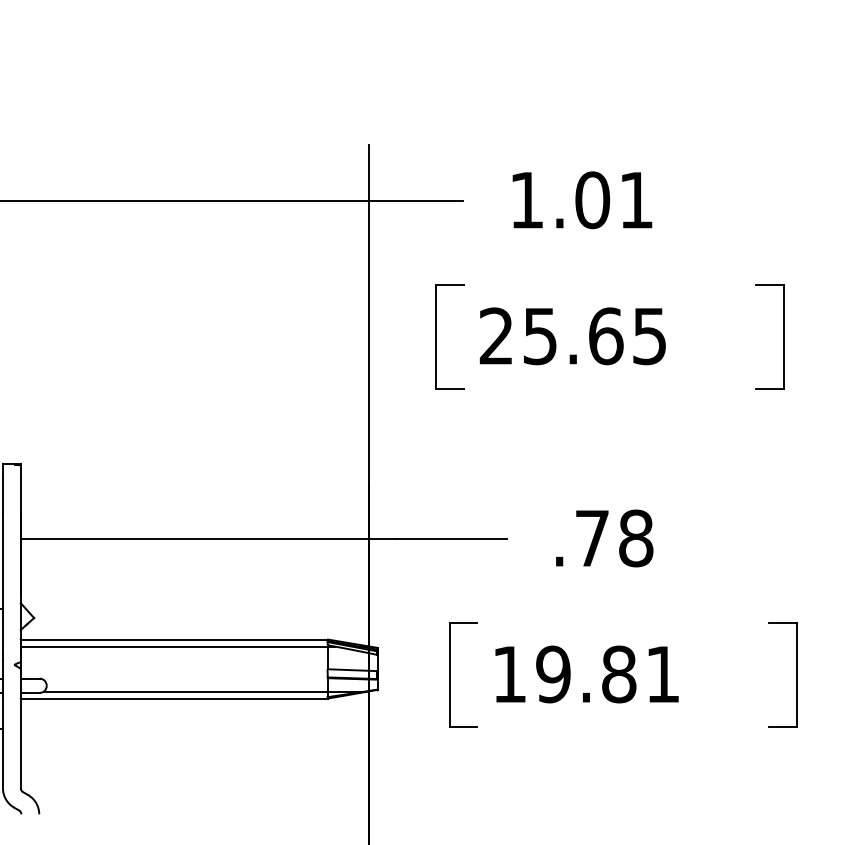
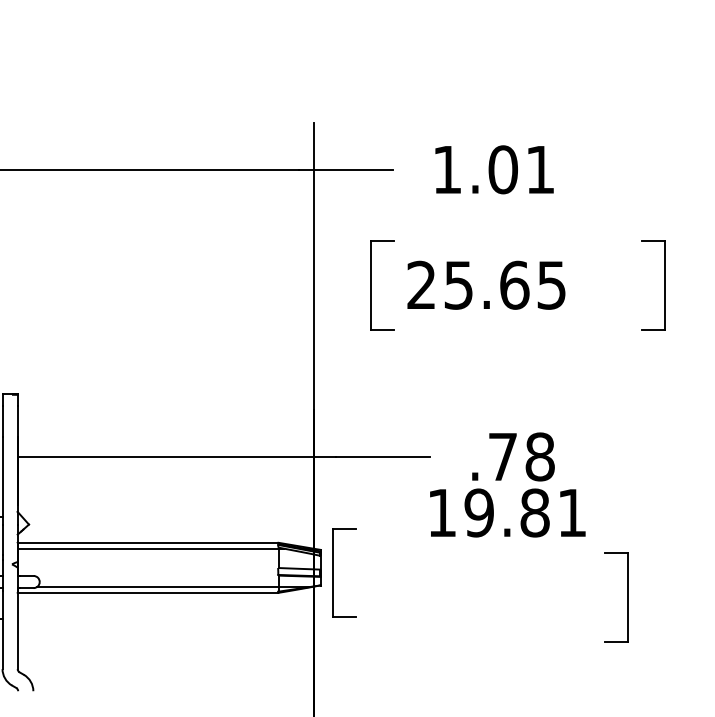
part: (450, 674) -> (333, 572), moved
text: (586, 674) -> (507, 513), moved
part: (796, 674) -> (627, 597), moved

